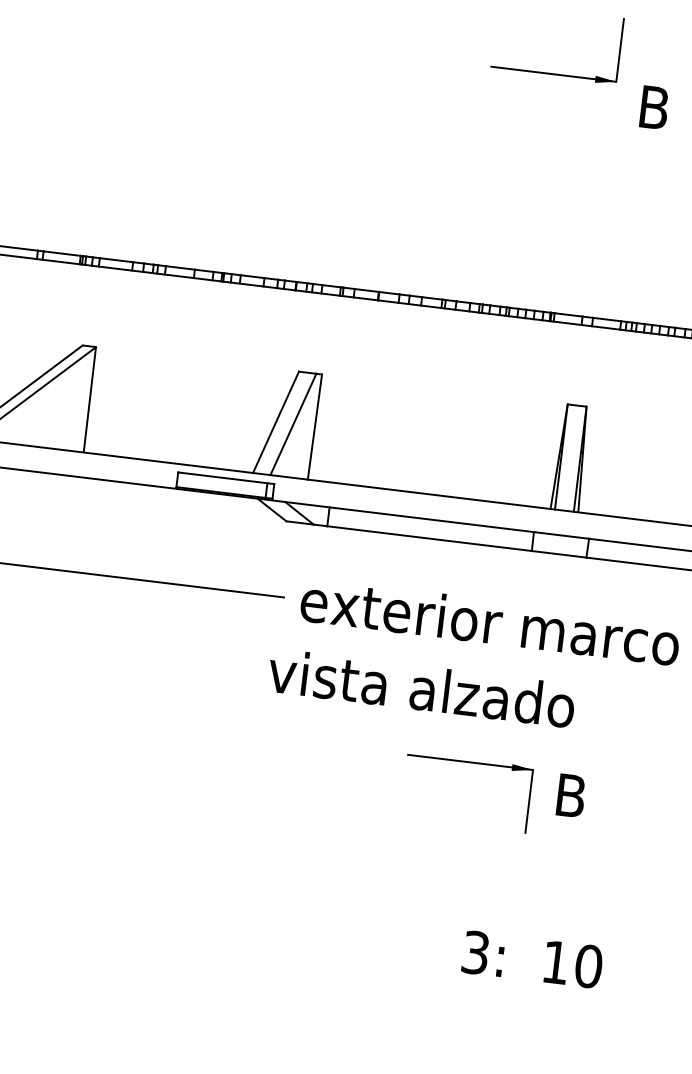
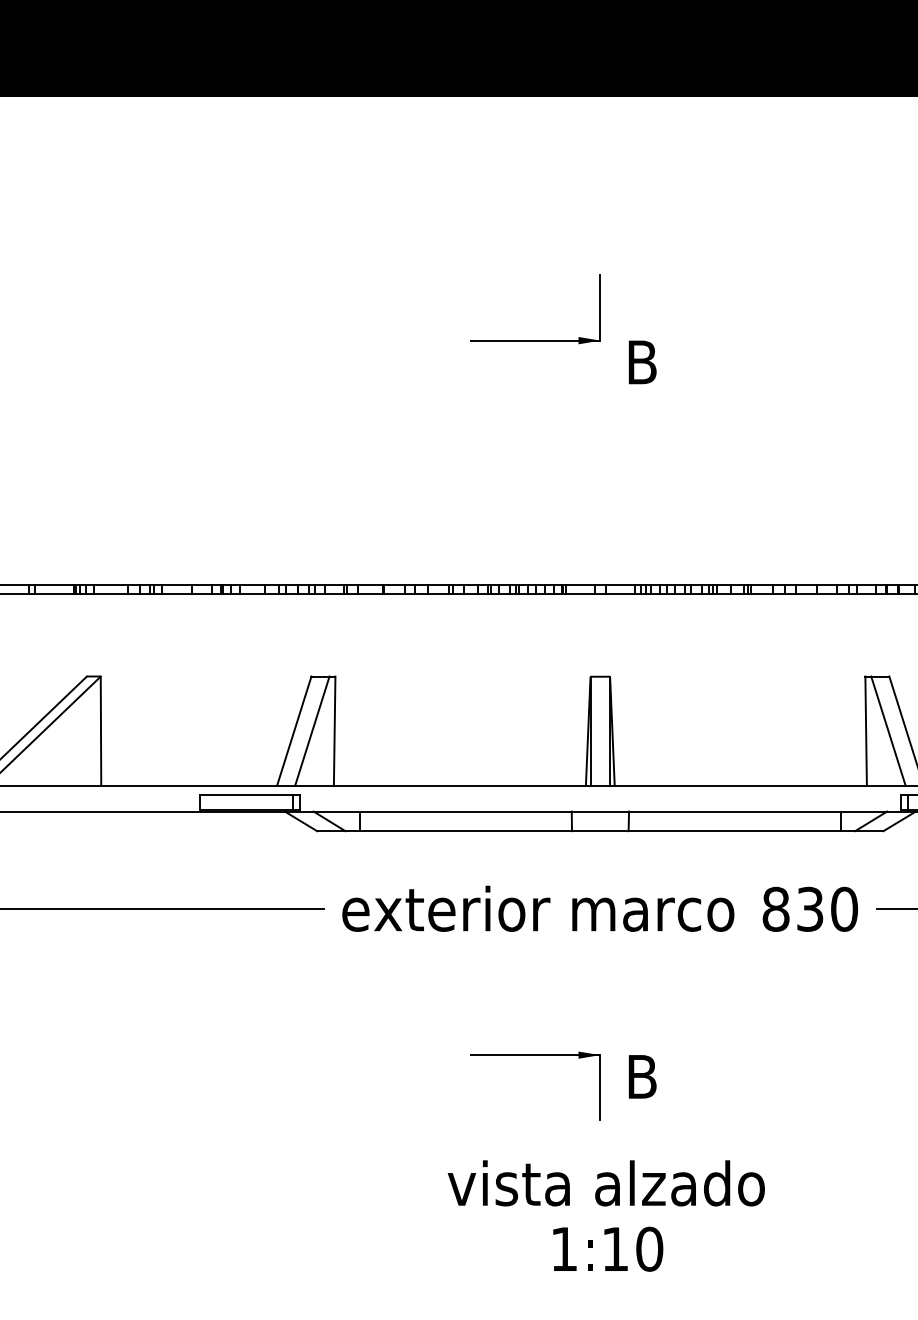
text: (420, 688) -> (605, 1183), moved
text: (476, 952) -> (564, 1248), 3 -> 1
text: (573, 963) -> (633, 1248), moved

